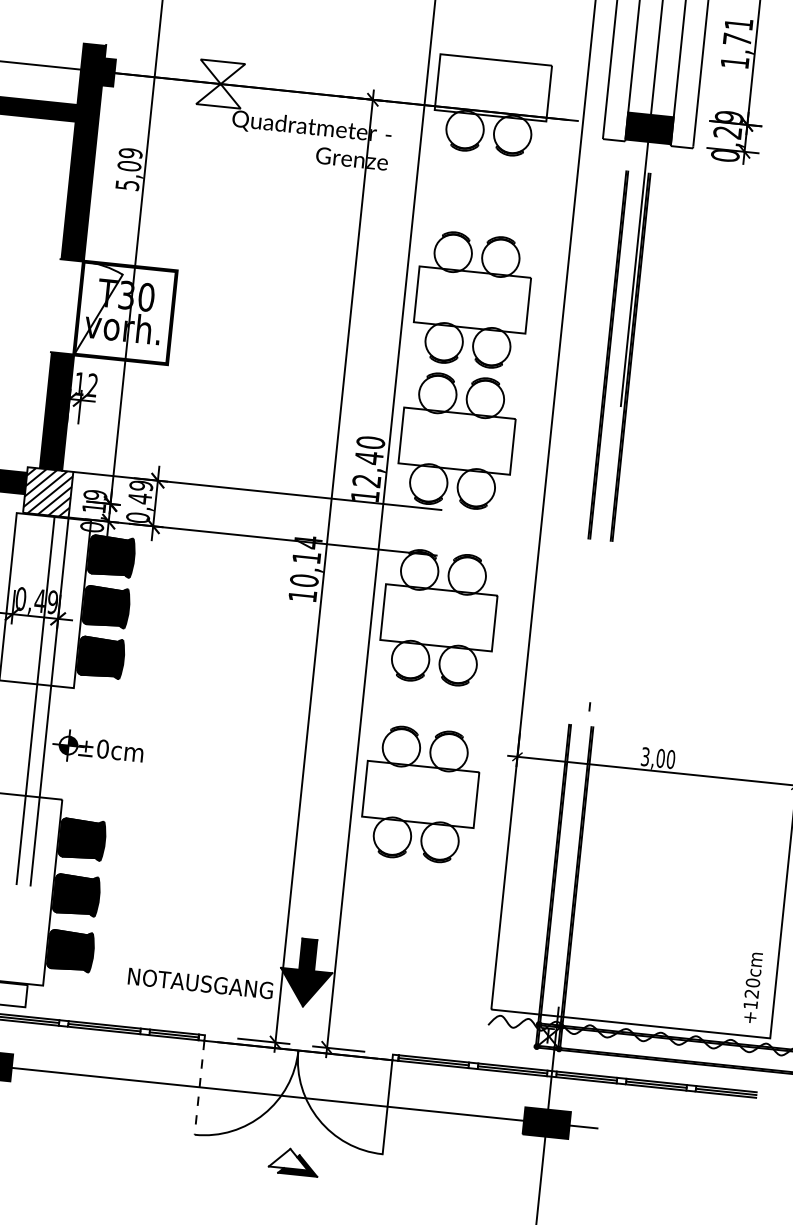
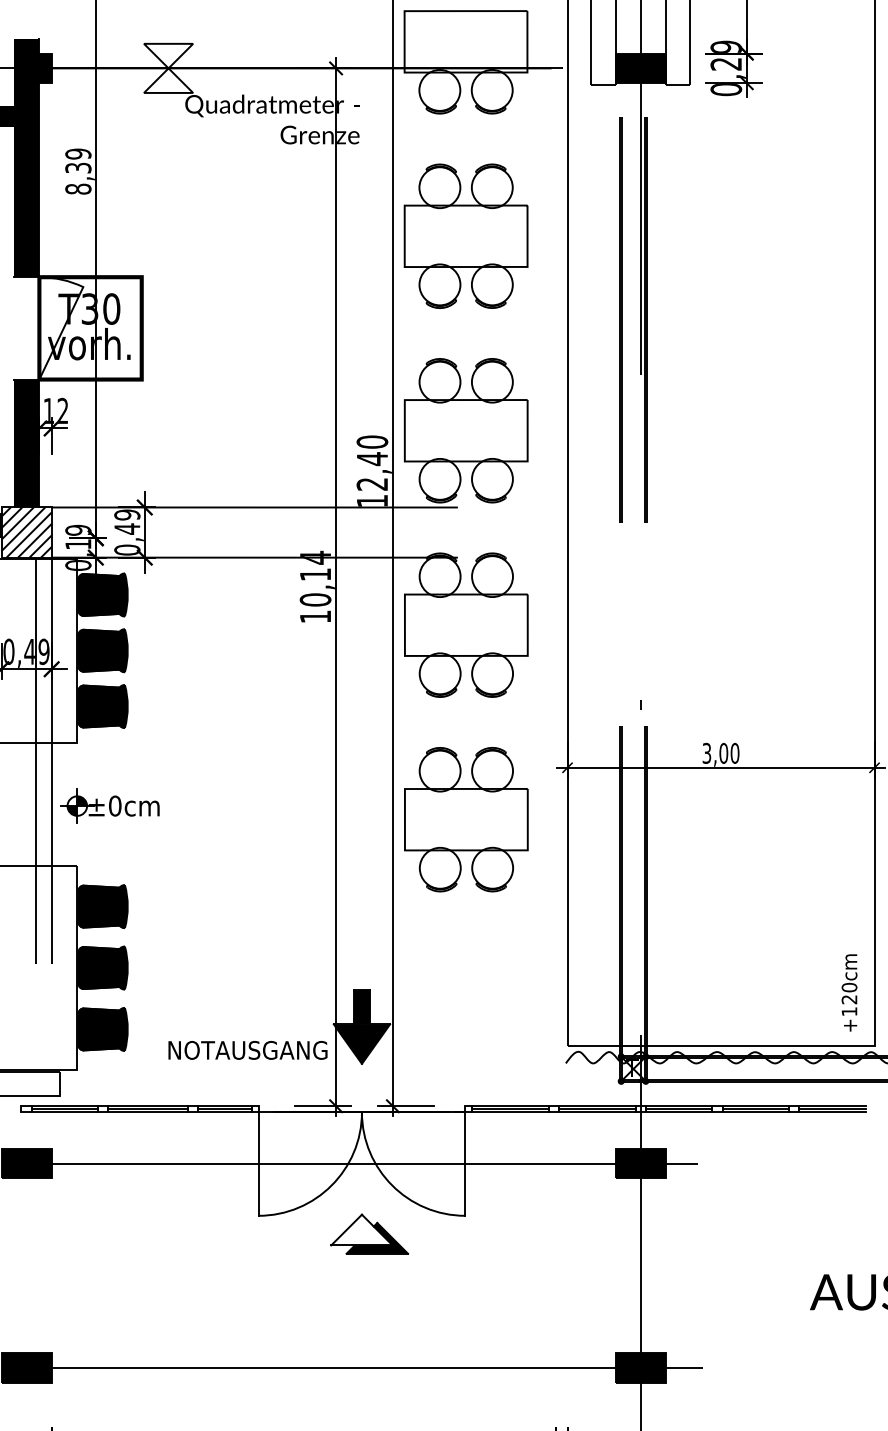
text: (128, 175) -> (78, 178), 5,09 -> 8,39
part: (472, 299) -> (465, 235), moved
line: (199, 1088) -> (258, 1164), dashed -> solid
part: (293, 1161) -> (369, 1233), size x1.43

